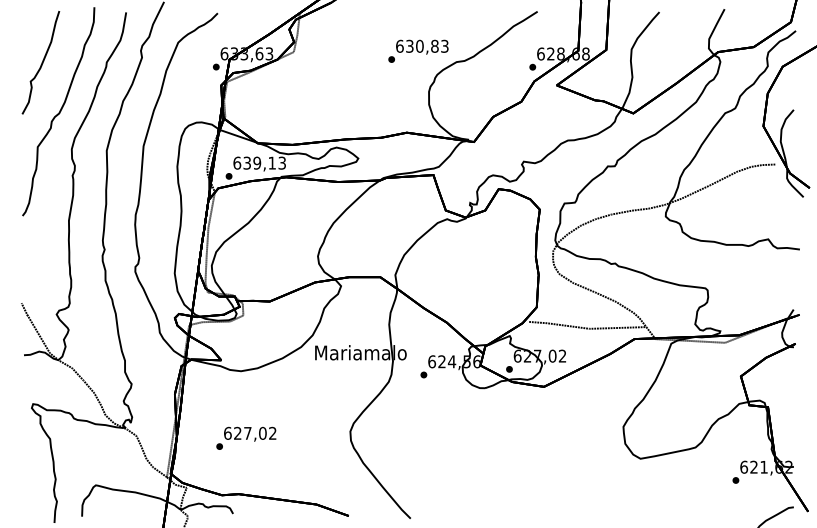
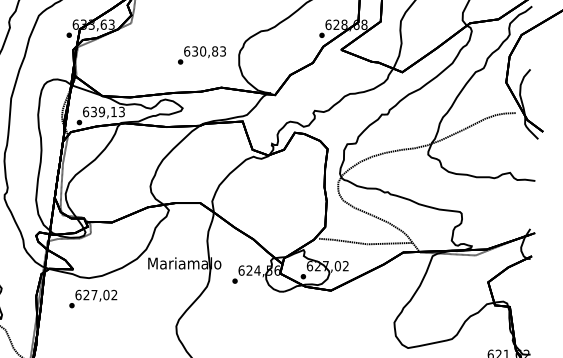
text: (418, 50) -> (202, 54), moved
text: (246, 437) -> (93, 298), moved

